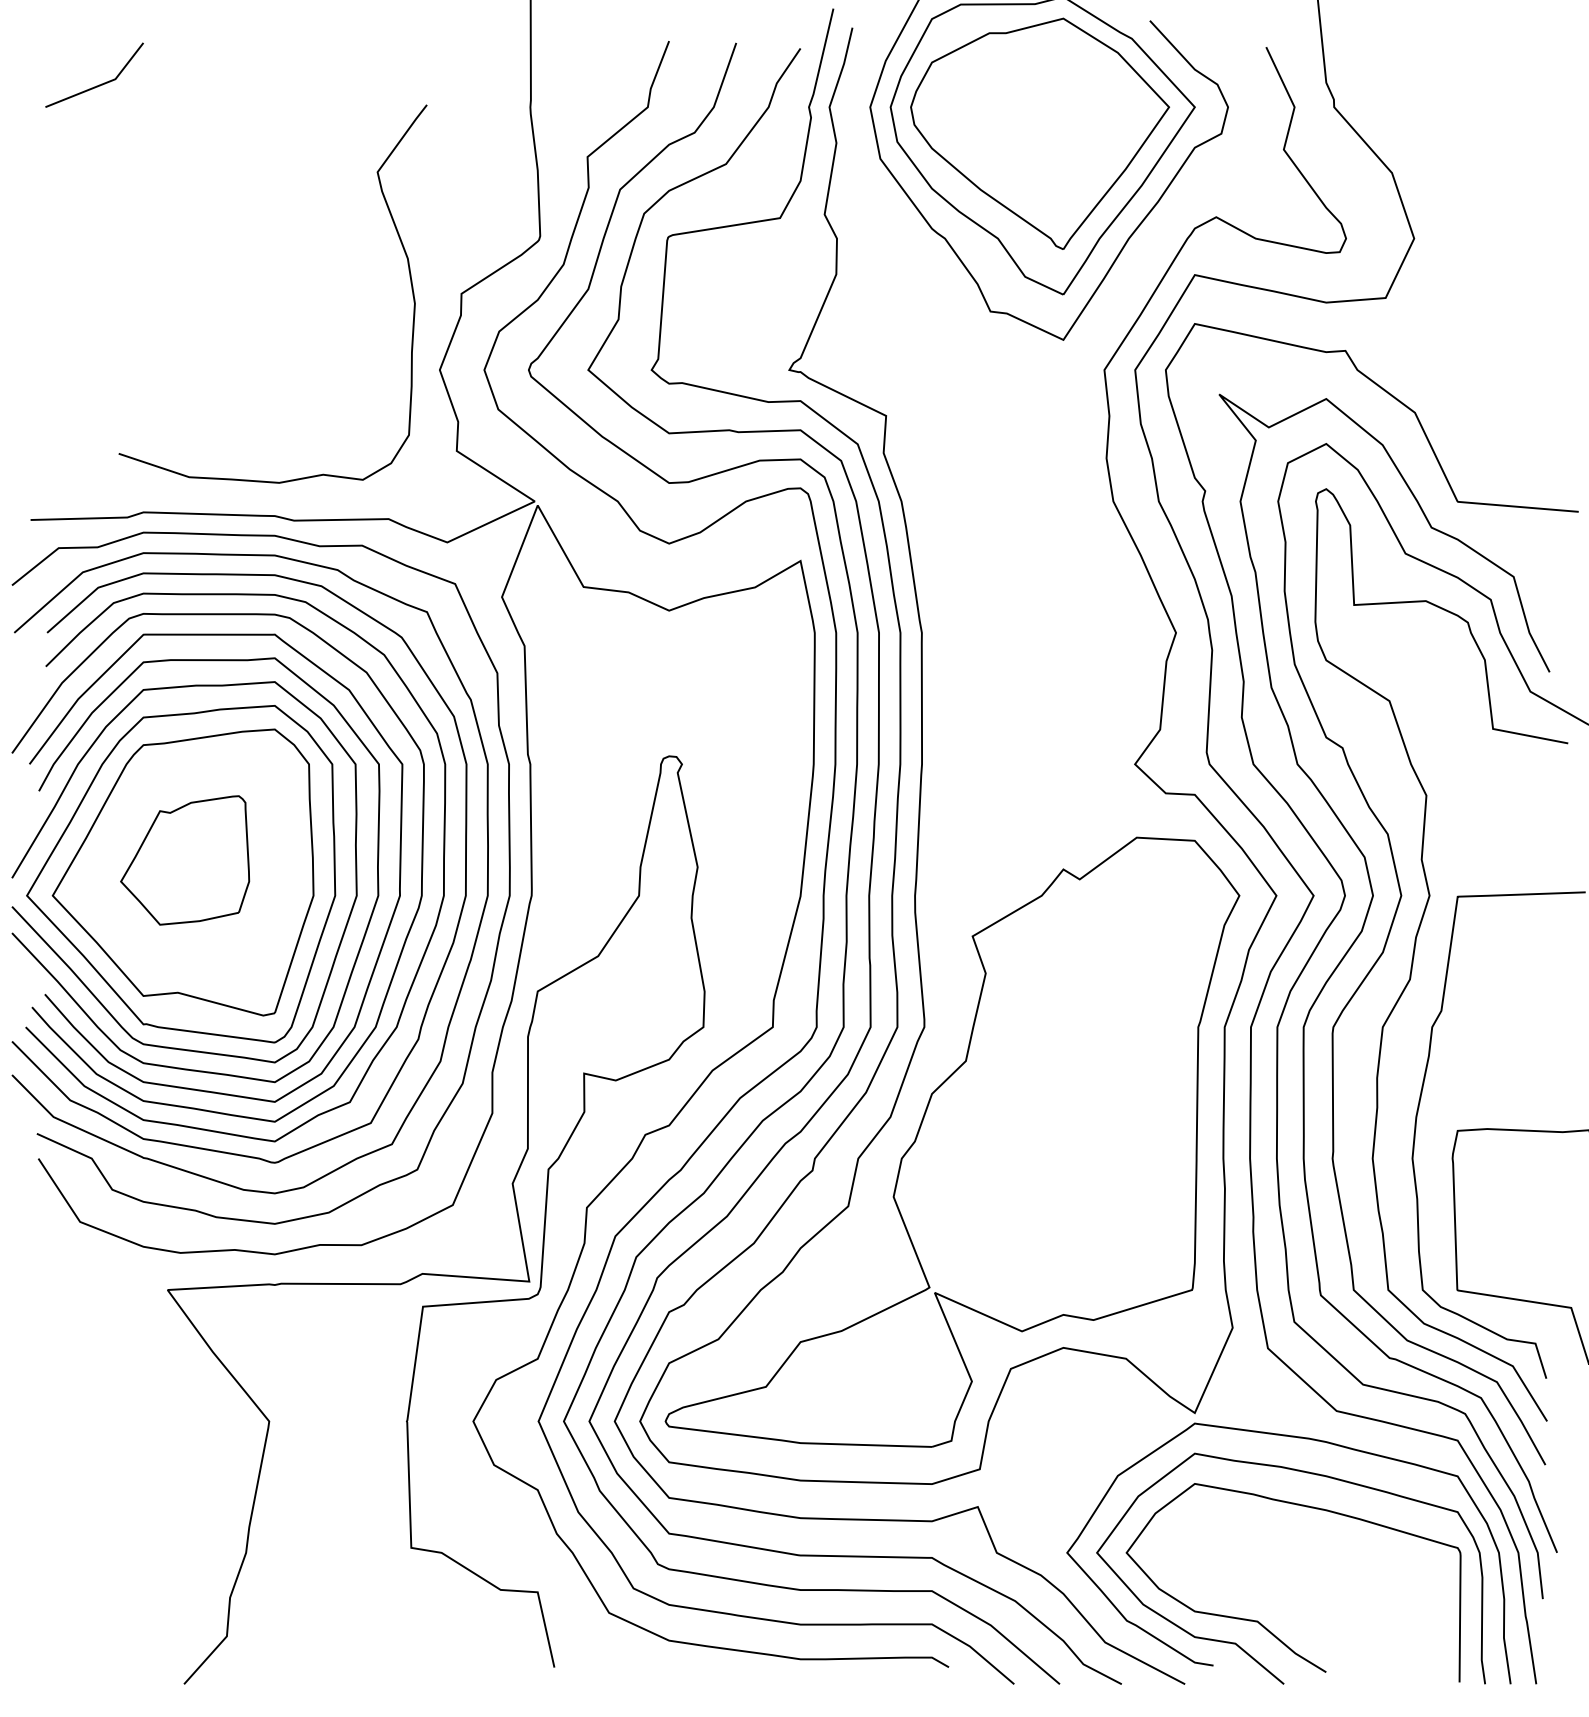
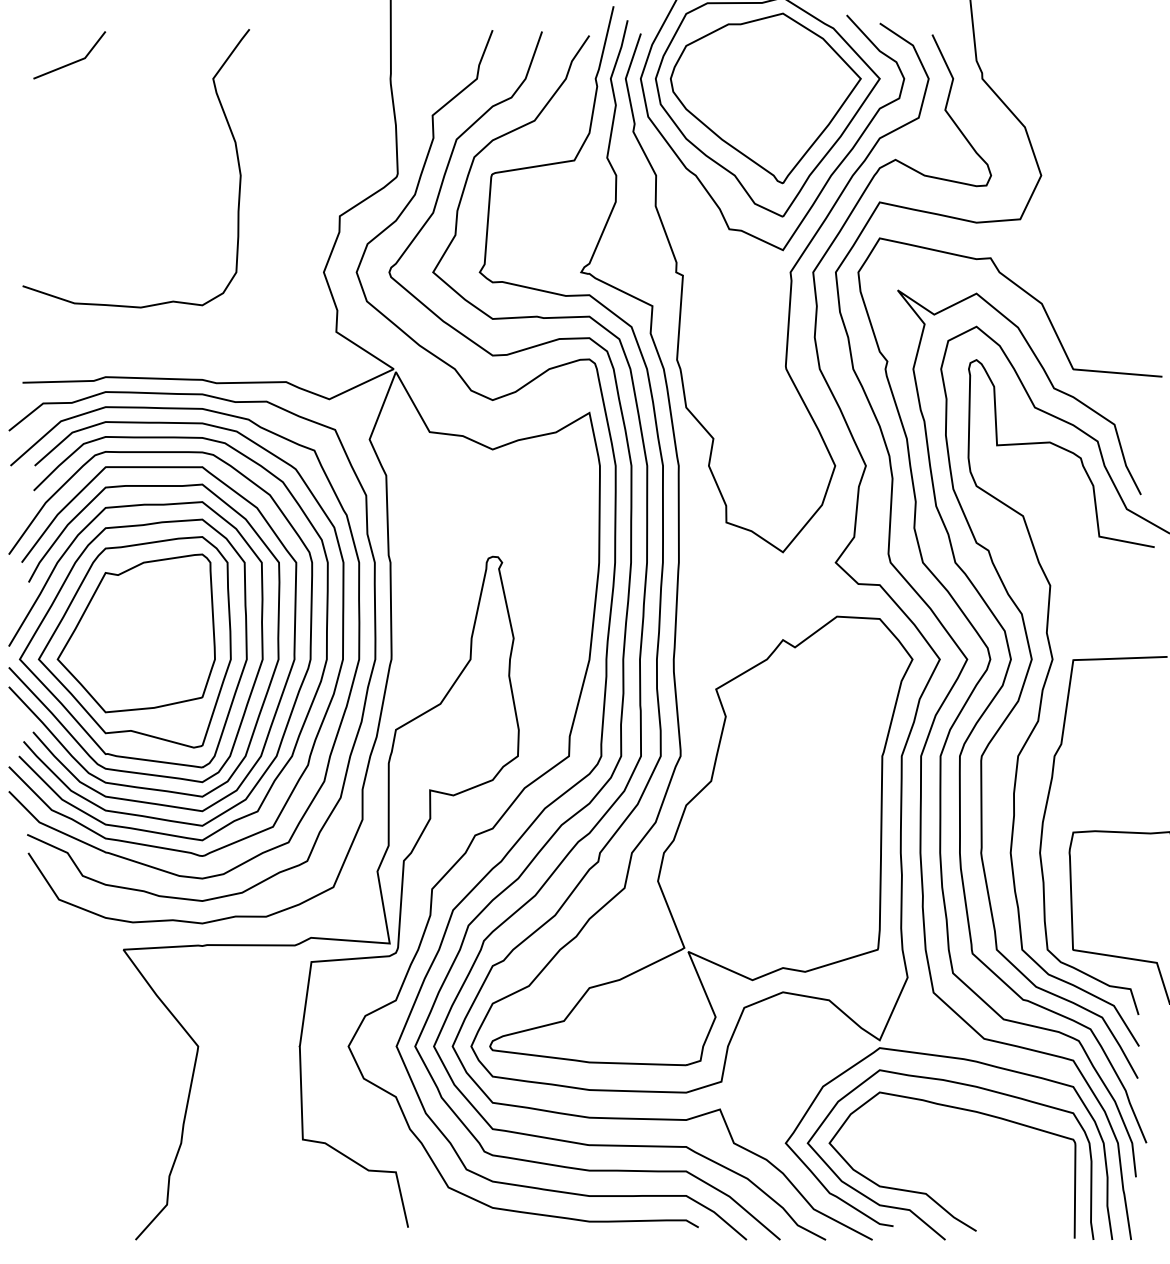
curve: (399, 240) -> (229, 129), moved
curve: (1073, 391) -> (790, 288), added
part: (184, 860) -> (135, 633), size x1.67

